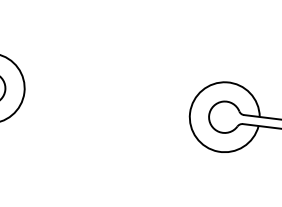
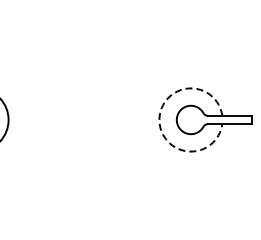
arc: (190, 112) -> (159, 119), solid -> dashed

